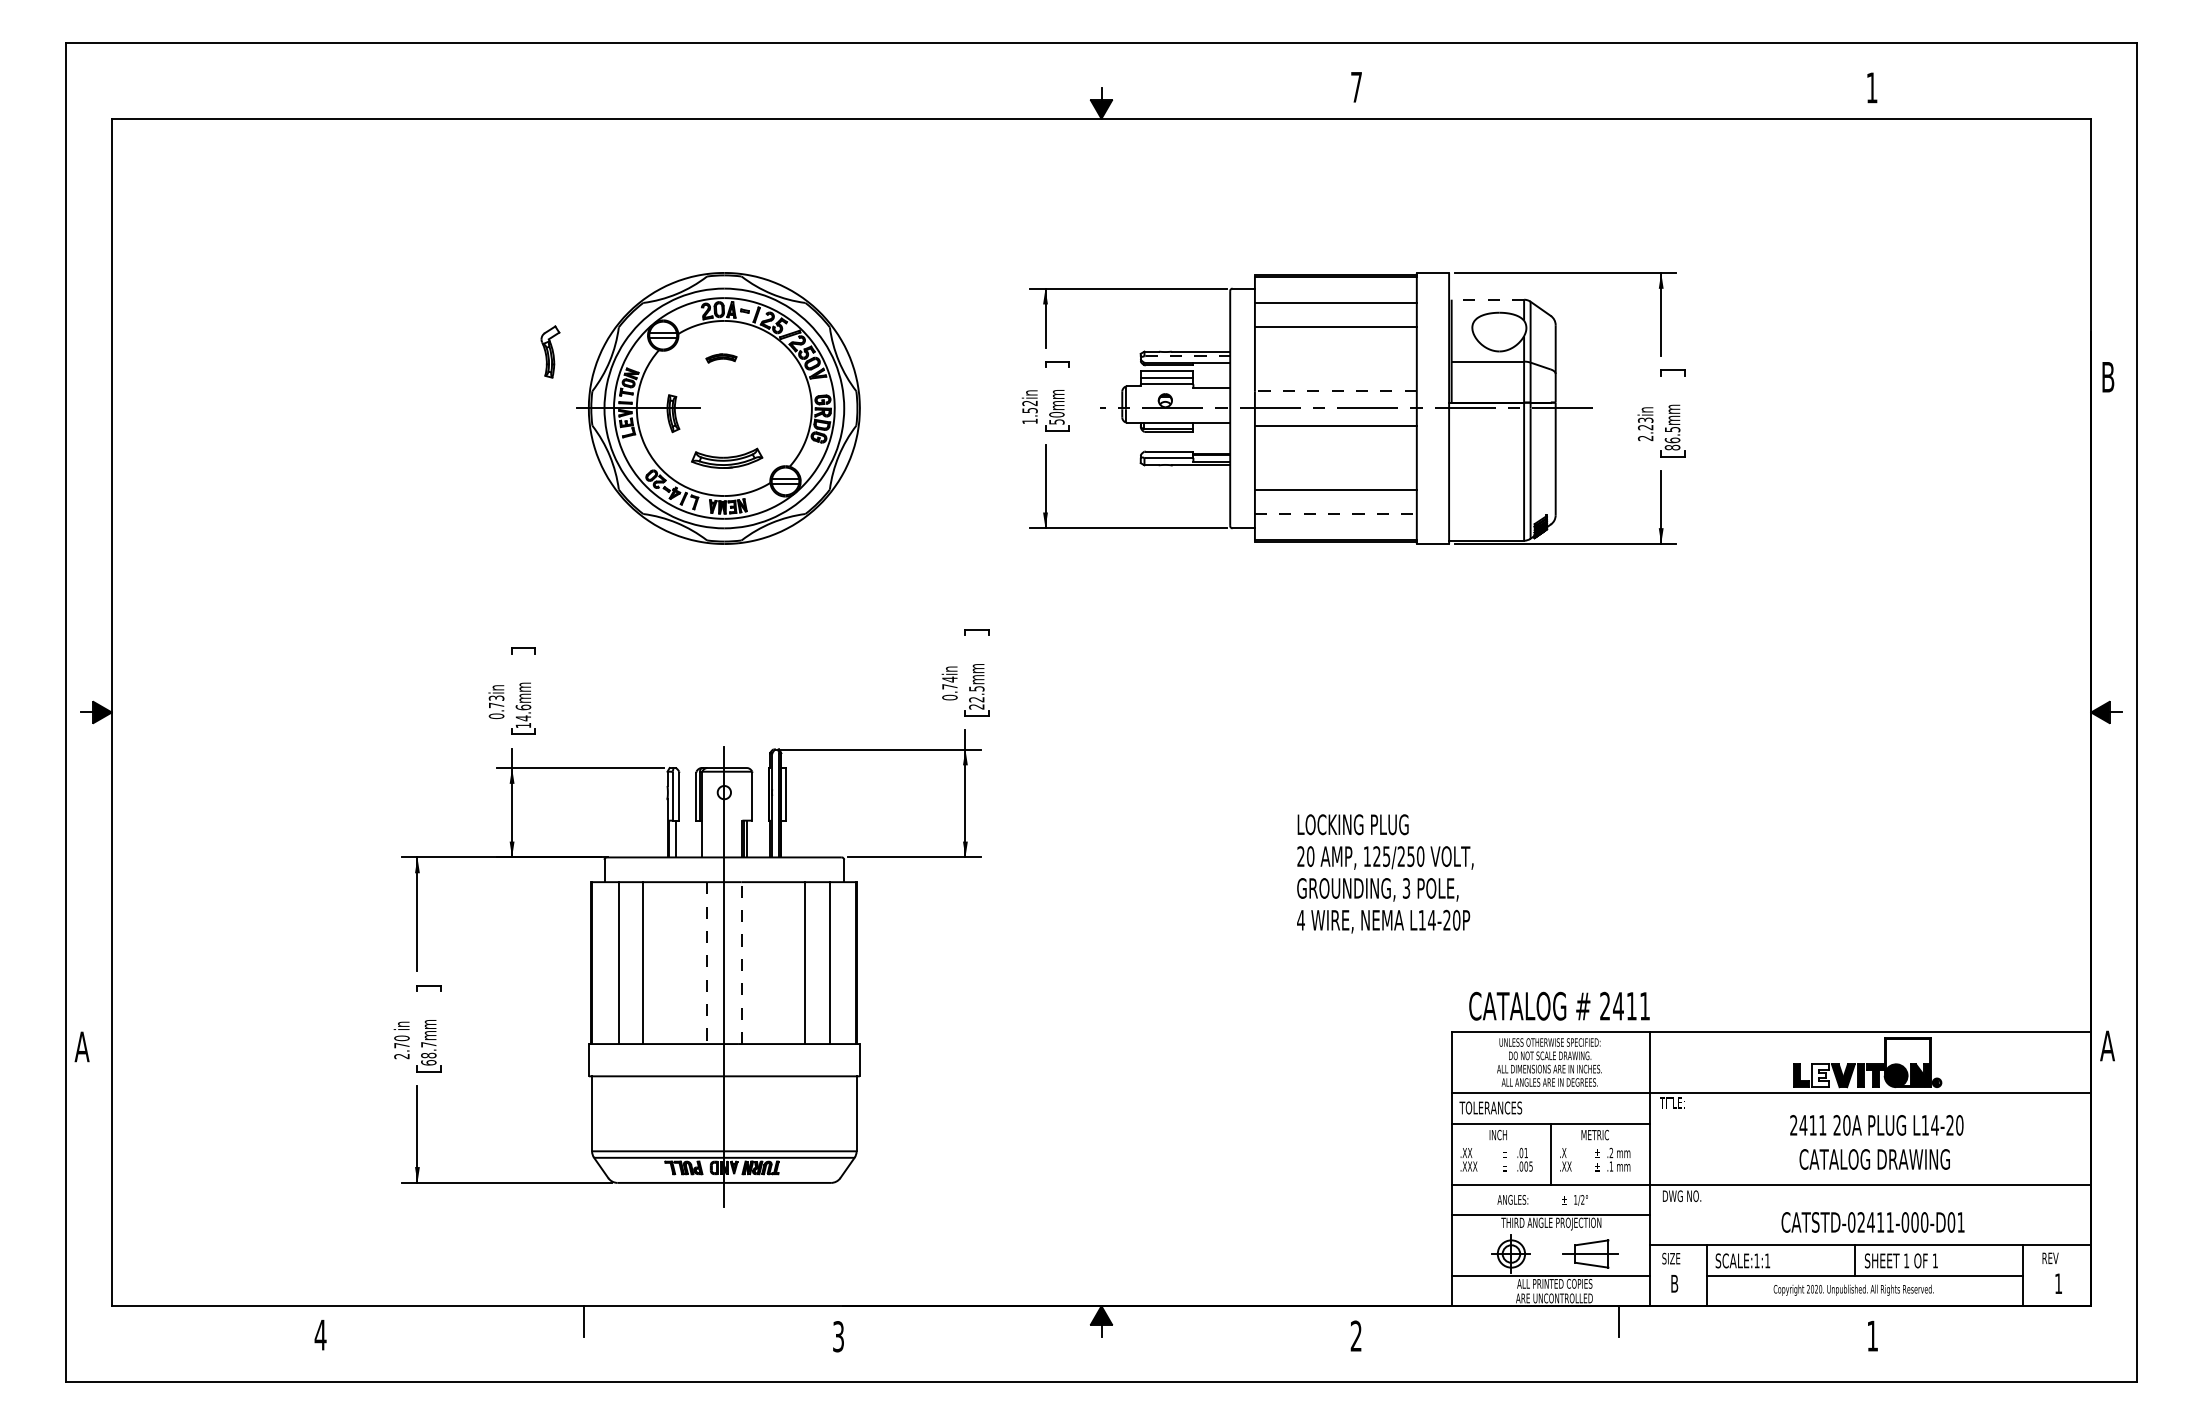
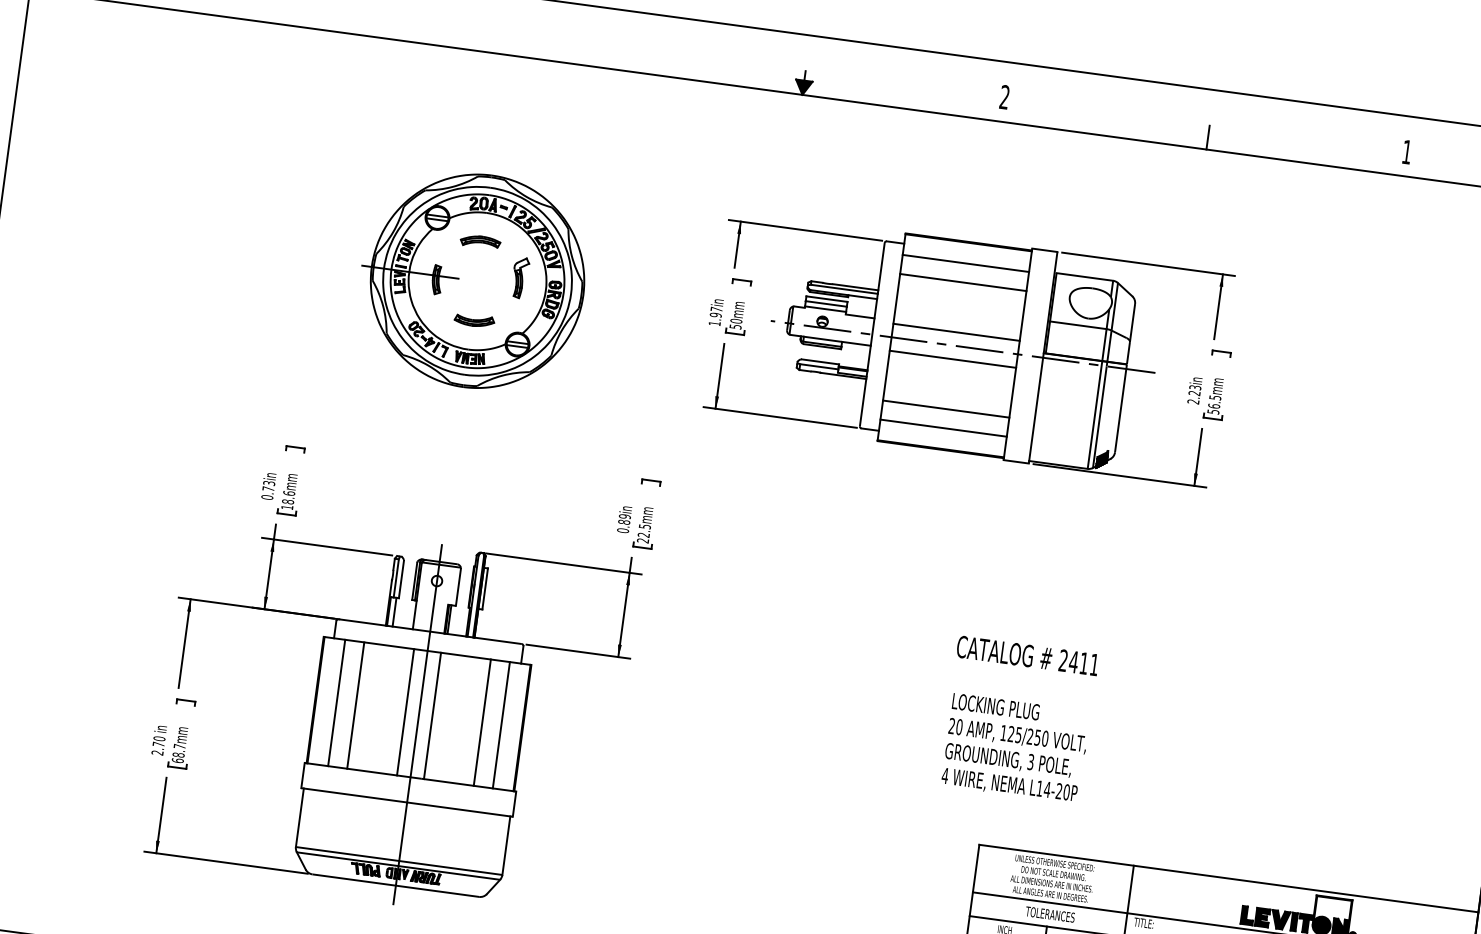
text: (1356, 86) -> (1004, 96), 7 -> 2
line: (1619, 103) -> (1208, 137), added
line: (1487, 299) -> (1084, 276), dashed -> solid
part: (550, 351) -> (520, 277), moved
line: (1188, 356) -> (845, 289), dashed -> solid
part: (721, 358) -> (480, 241), size x1.67
line: (1335, 391) -> (956, 332), dashed -> solid
text: (1029, 406) -> (715, 311), 1.52in -> 1.97in
text: (1672, 447) -> (1213, 411), 86.5mm -> 56.5mm
part: (727, 458) -> (474, 320), size x0.71
line: (1335, 514) -> (943, 428), dashed -> solid
text: (949, 682) -> (624, 518), 0.74in -> 0.89in
text: (523, 718) -> (288, 502), 14.6mm -> 18.6mm
text: (1385, 873) -> (1016, 748), moved
line: (707, 963) -> (405, 712), dashed -> solid
line: (741, 963) -> (432, 716), dashed -> solid
text: (1559, 1005) -> (1027, 655), moved
fill: (1820, 1075) -> (1262, 917), added
text: (1490, 1107) -> (1050, 914), moved

